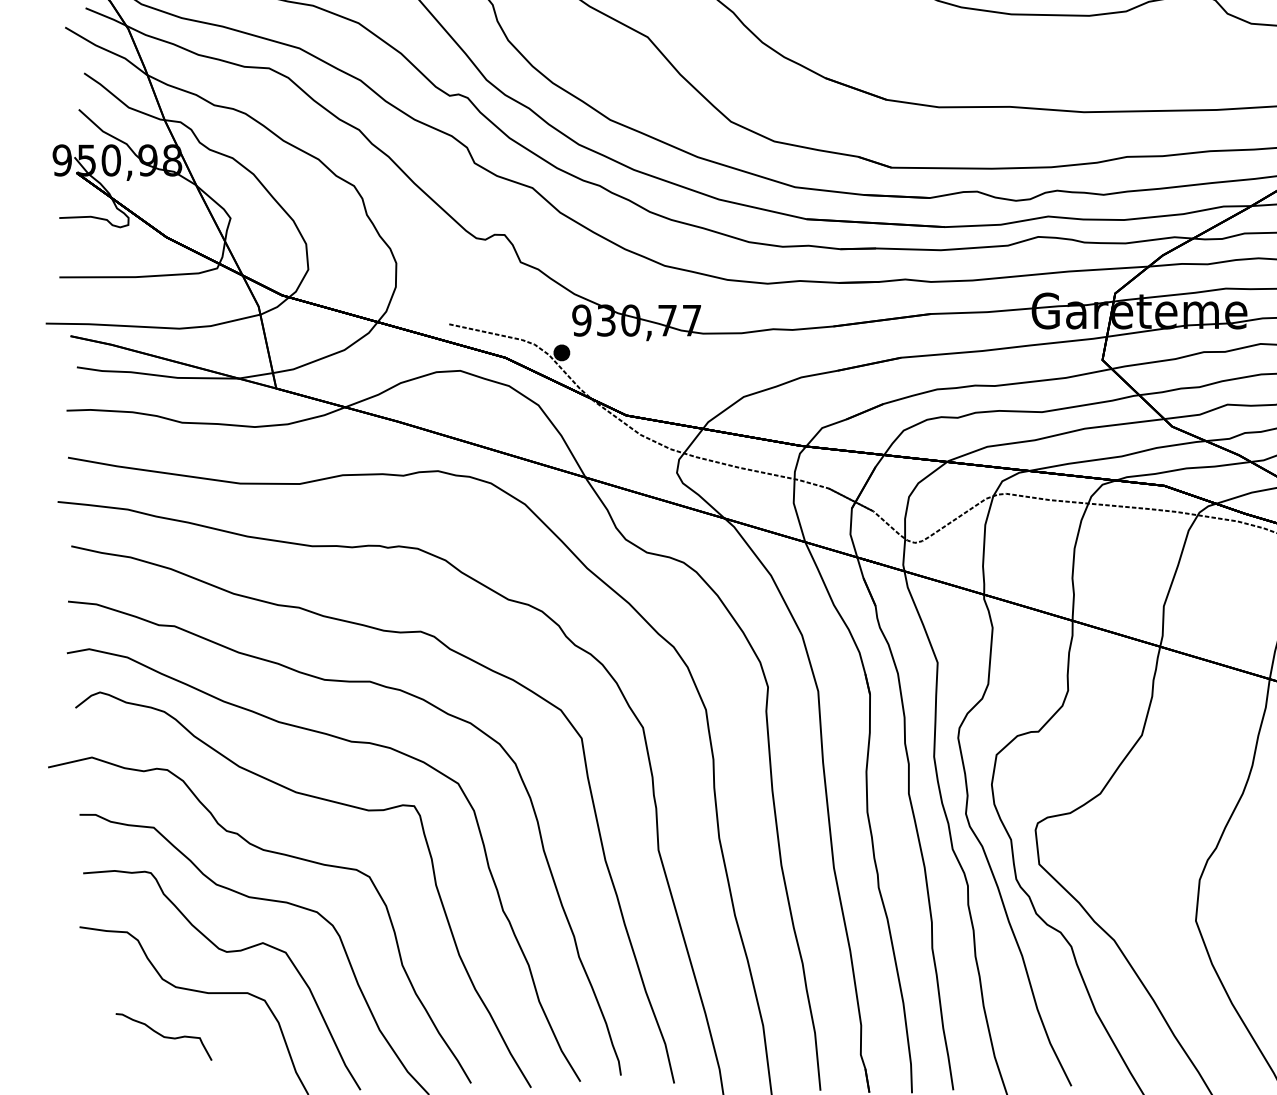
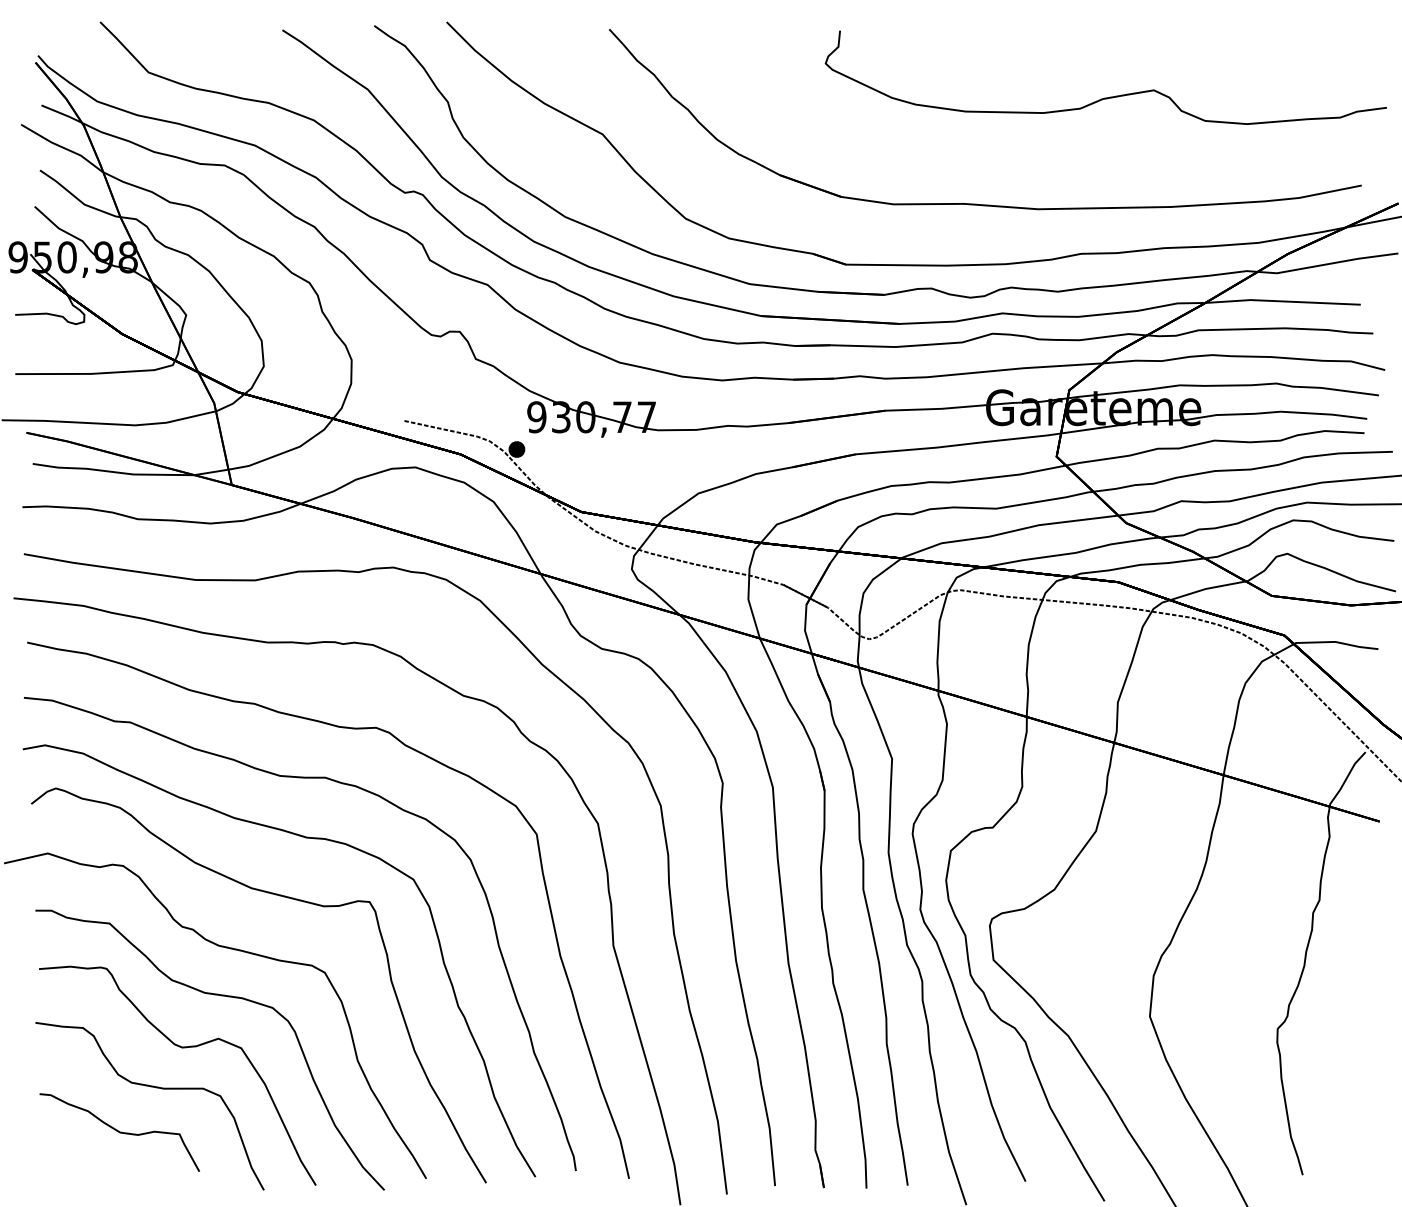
part: (163, 1037) -> (119, 1132), size x1.67

